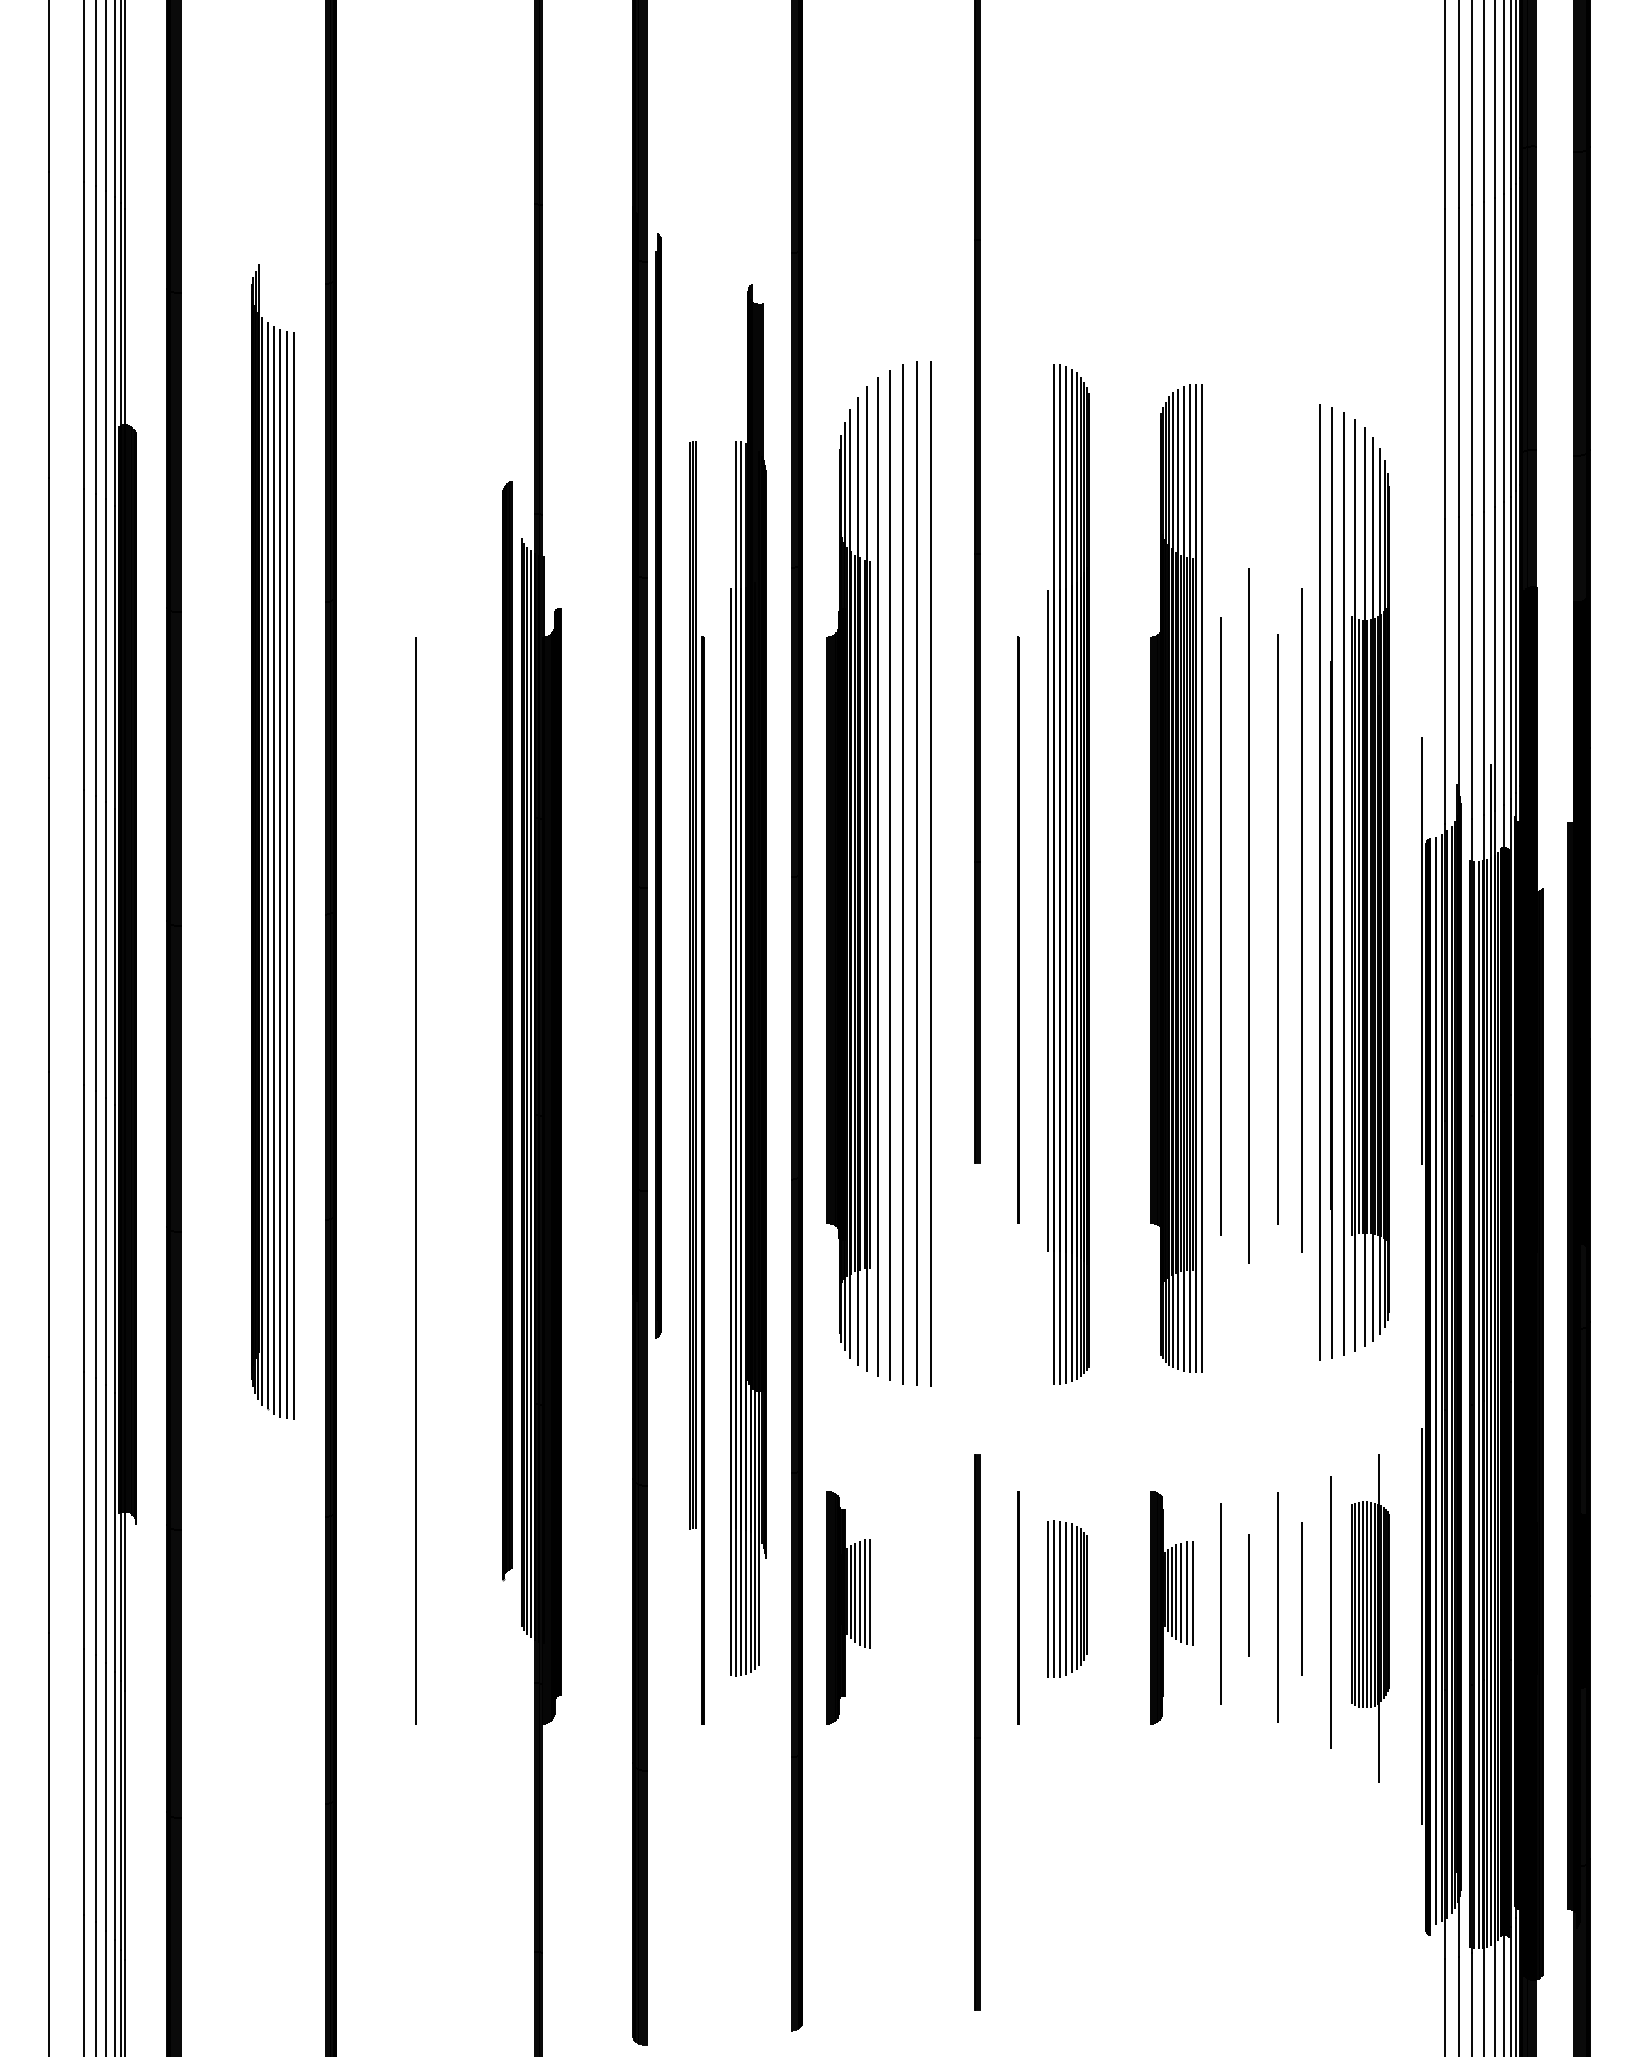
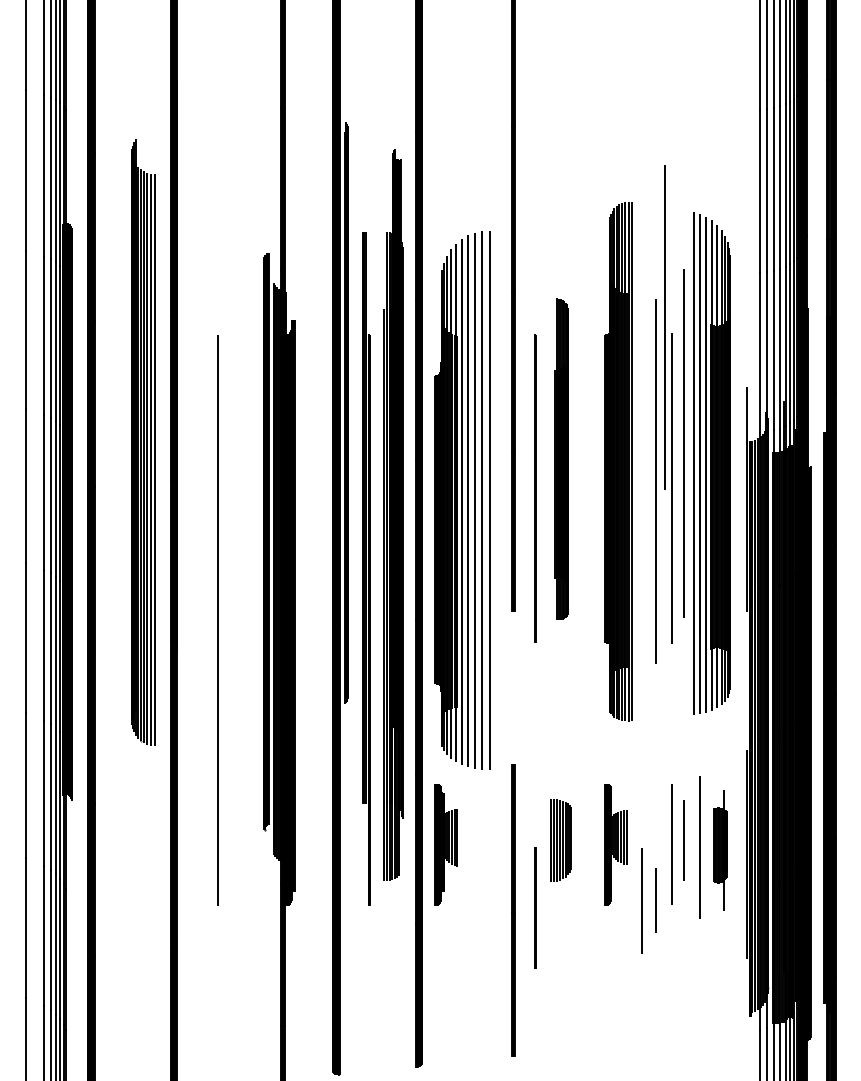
part: (879, 874) -> (462, 500), moved
part: (1068, 874) -> (561, 459), size x0.6
line: (1300, 920) -> (683, 443), moved
line: (1220, 925) -> (664, 327), moved
line: (1247, 1595) -> (655, 900), moved
line: (1220, 1603) -> (641, 900), moved
line: (1018, 1606) -> (535, 907), moved
part: (1370, 1618) -> (720, 850), size x0.7

